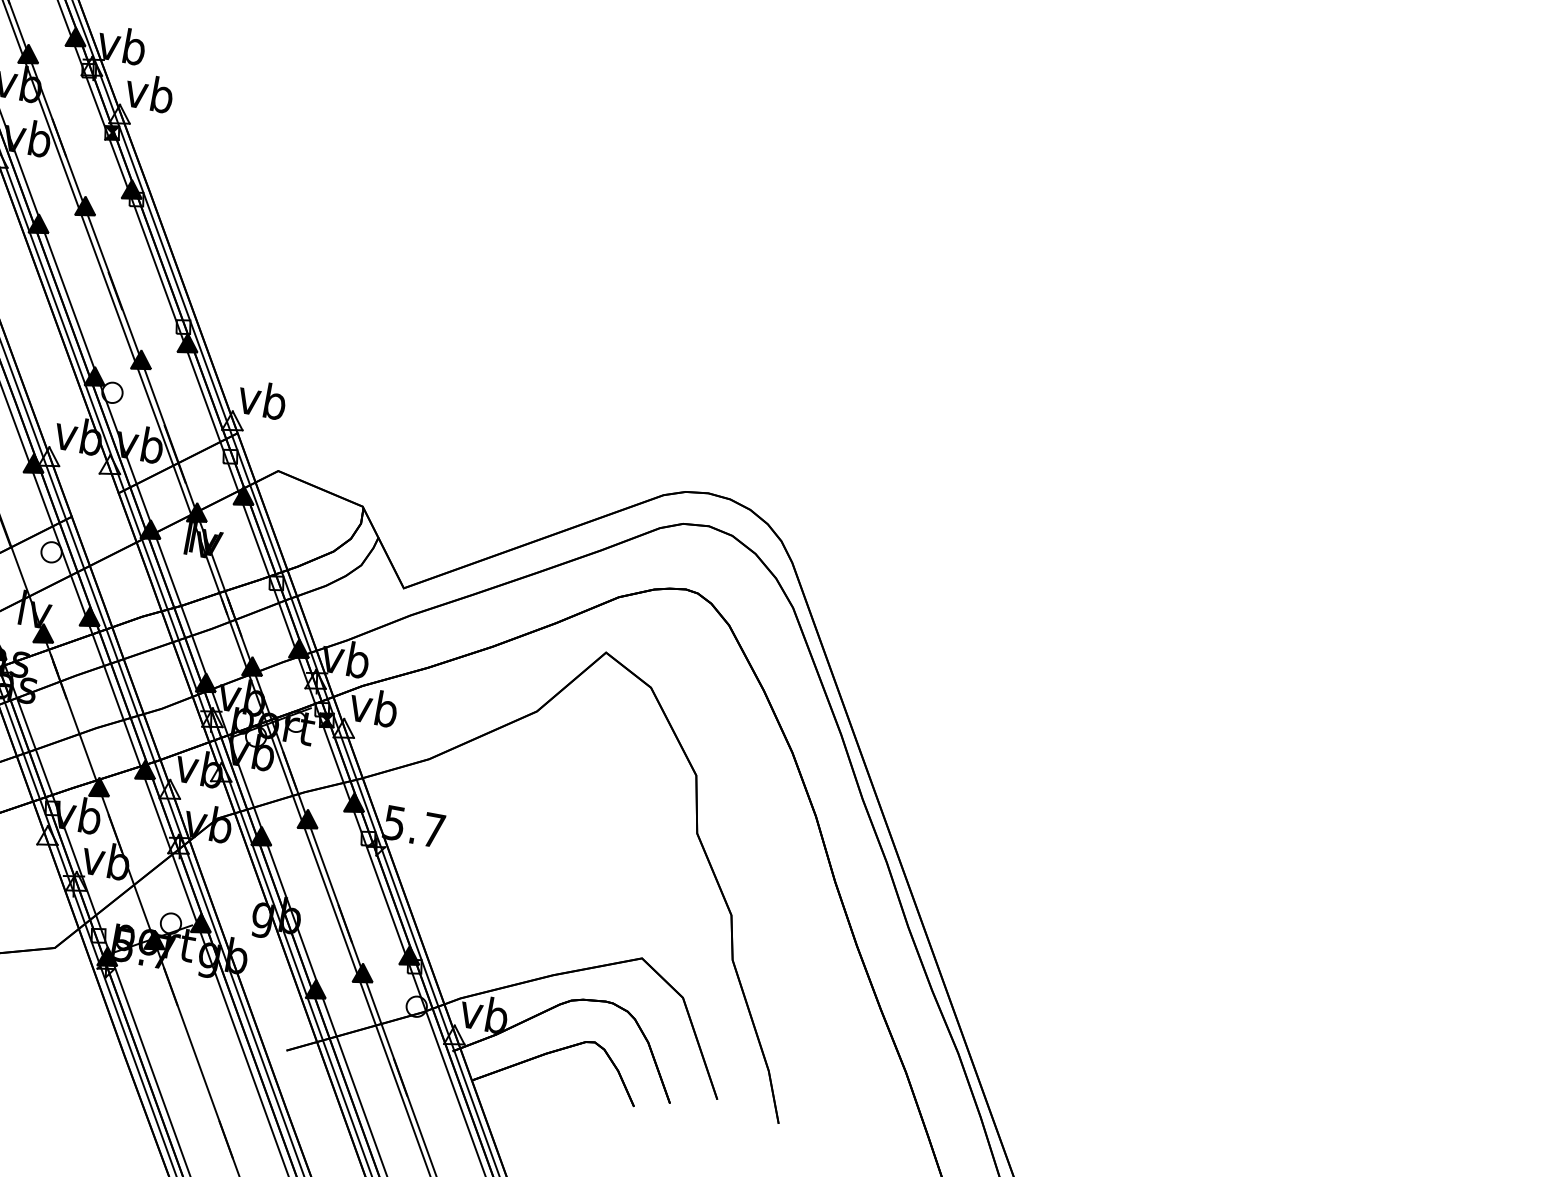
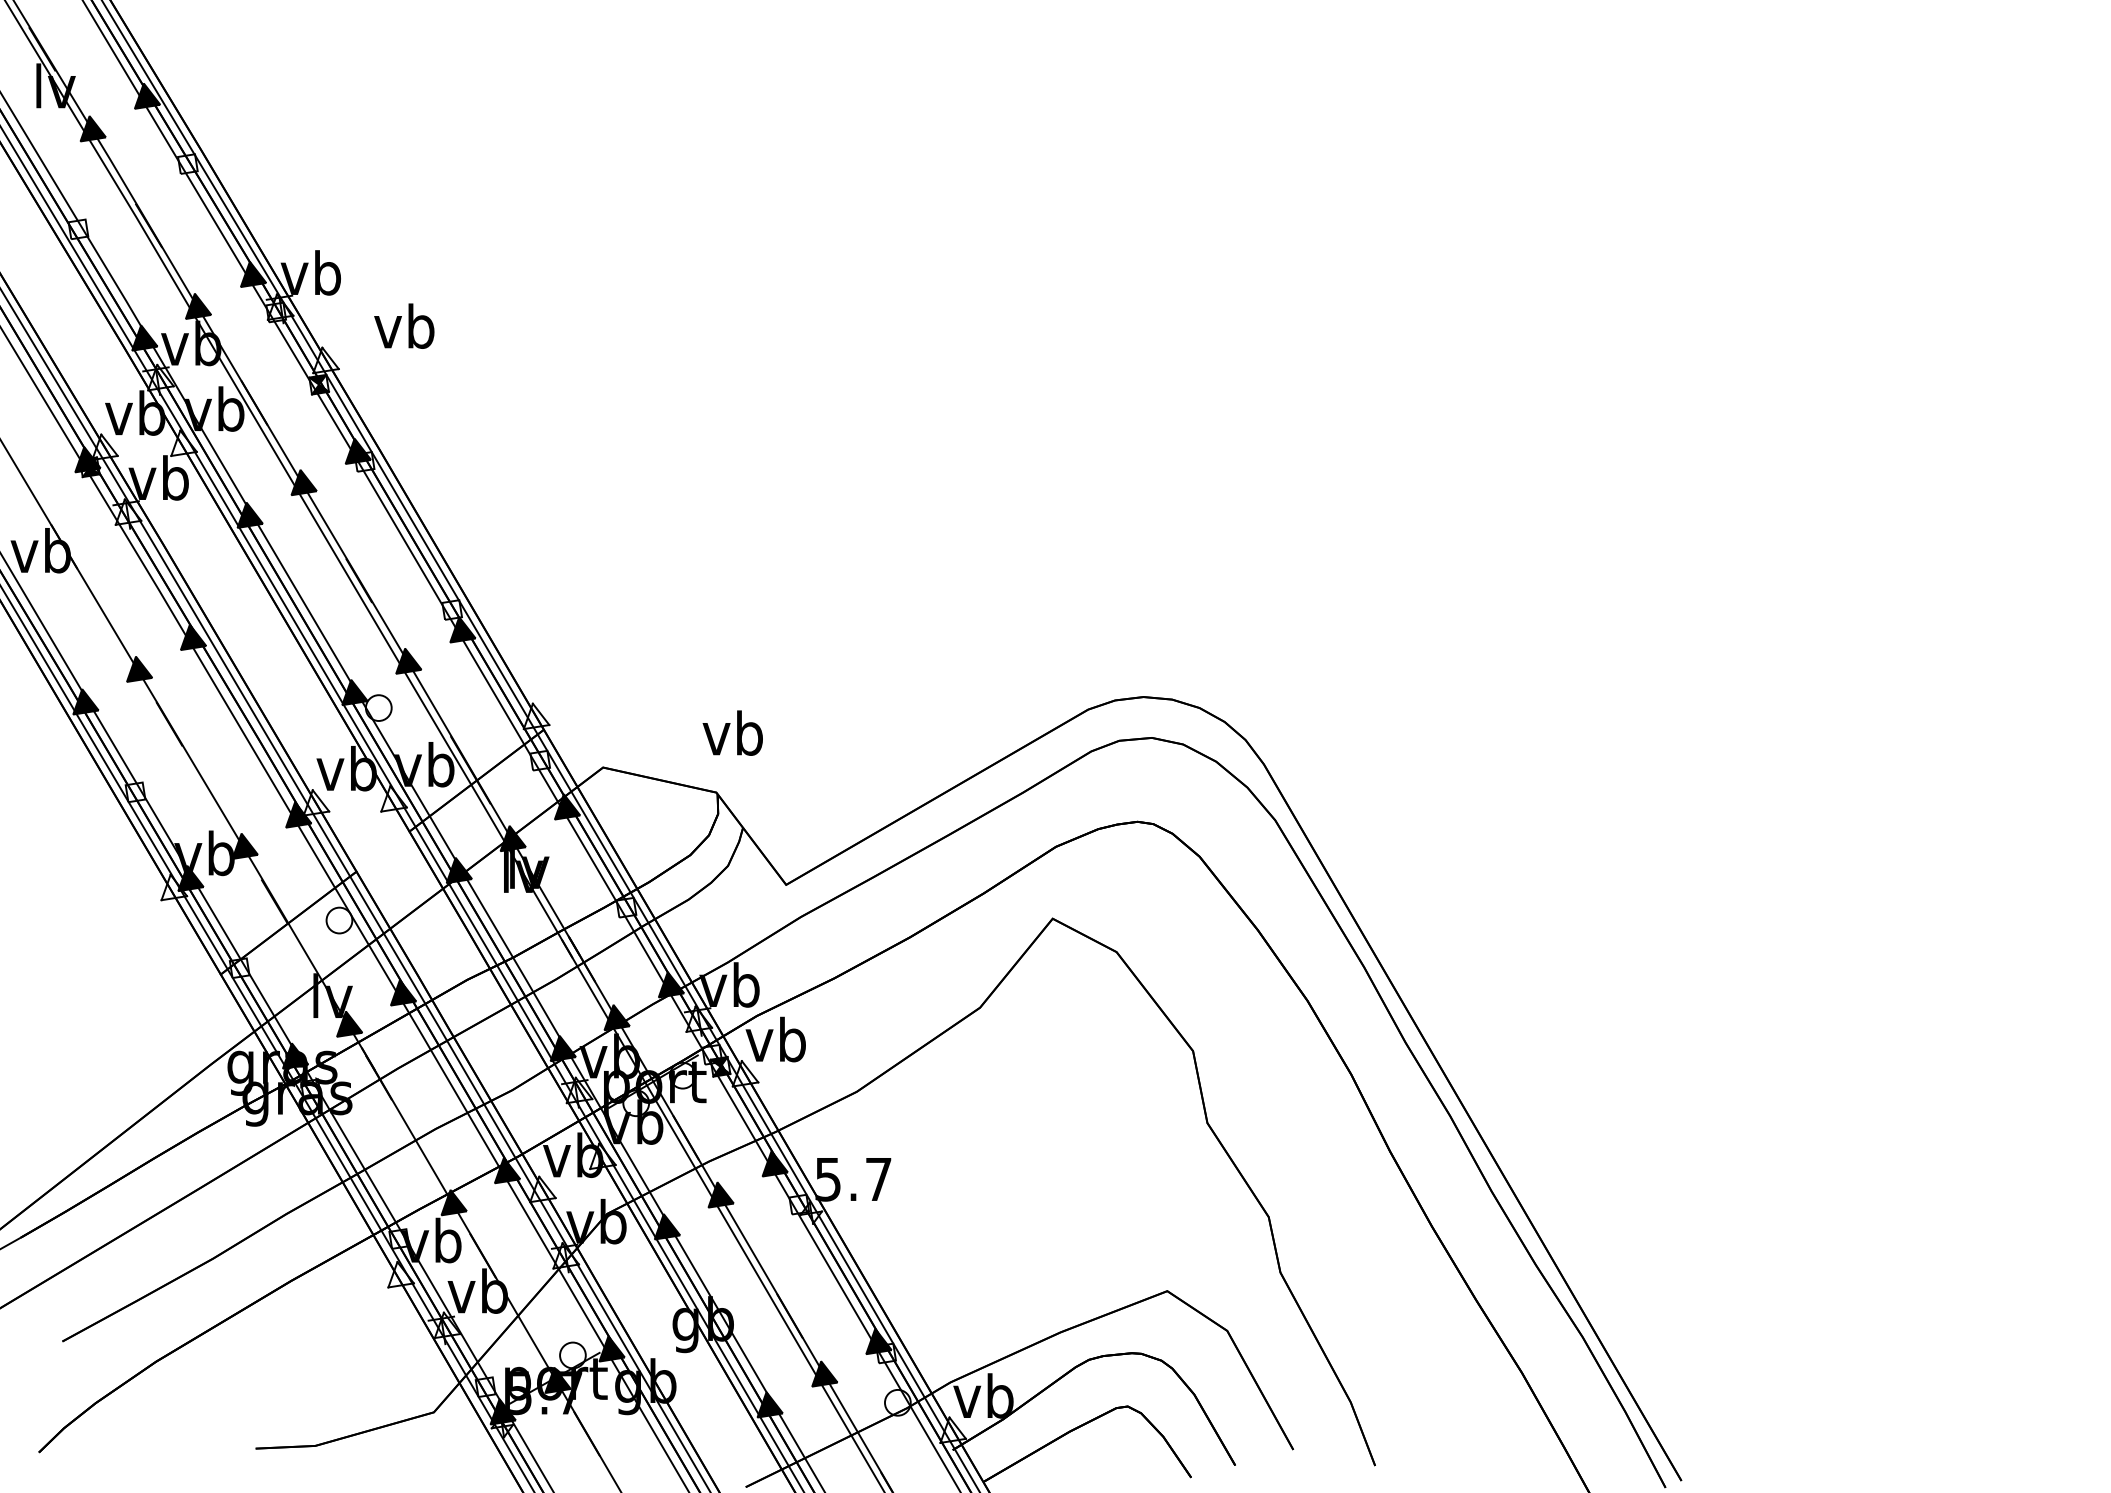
text: (149, 92) -> (404, 325), moved
text: (262, 398) -> (732, 732), moved

